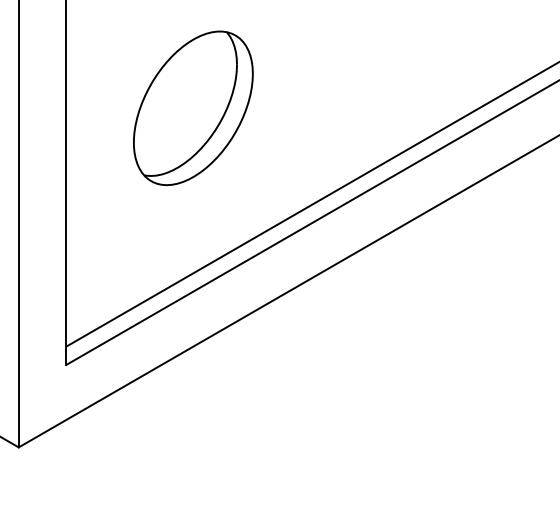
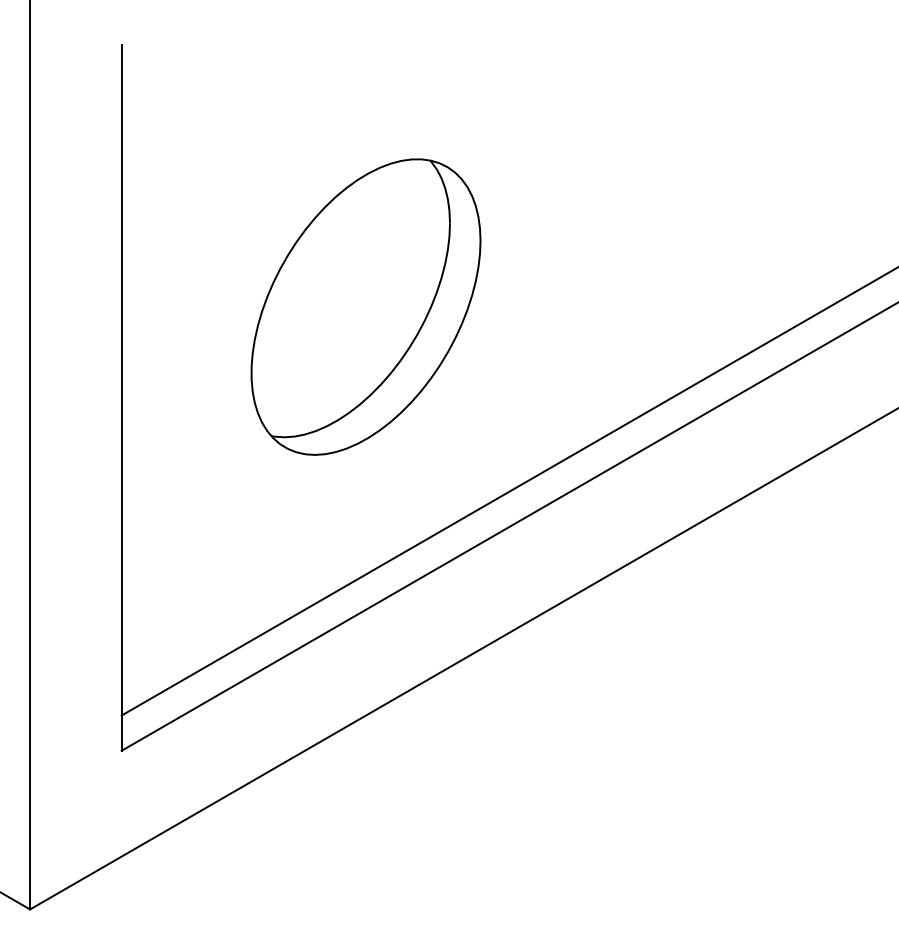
part: (193, 107) -> (366, 305), moved

